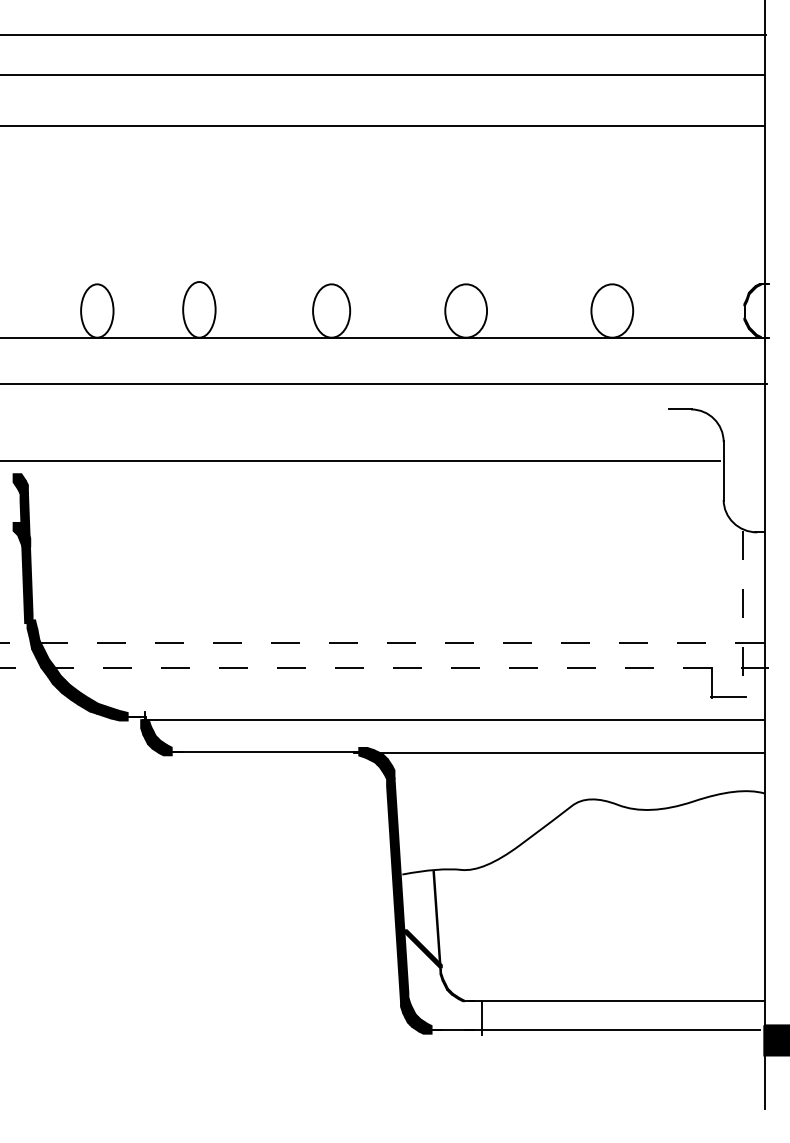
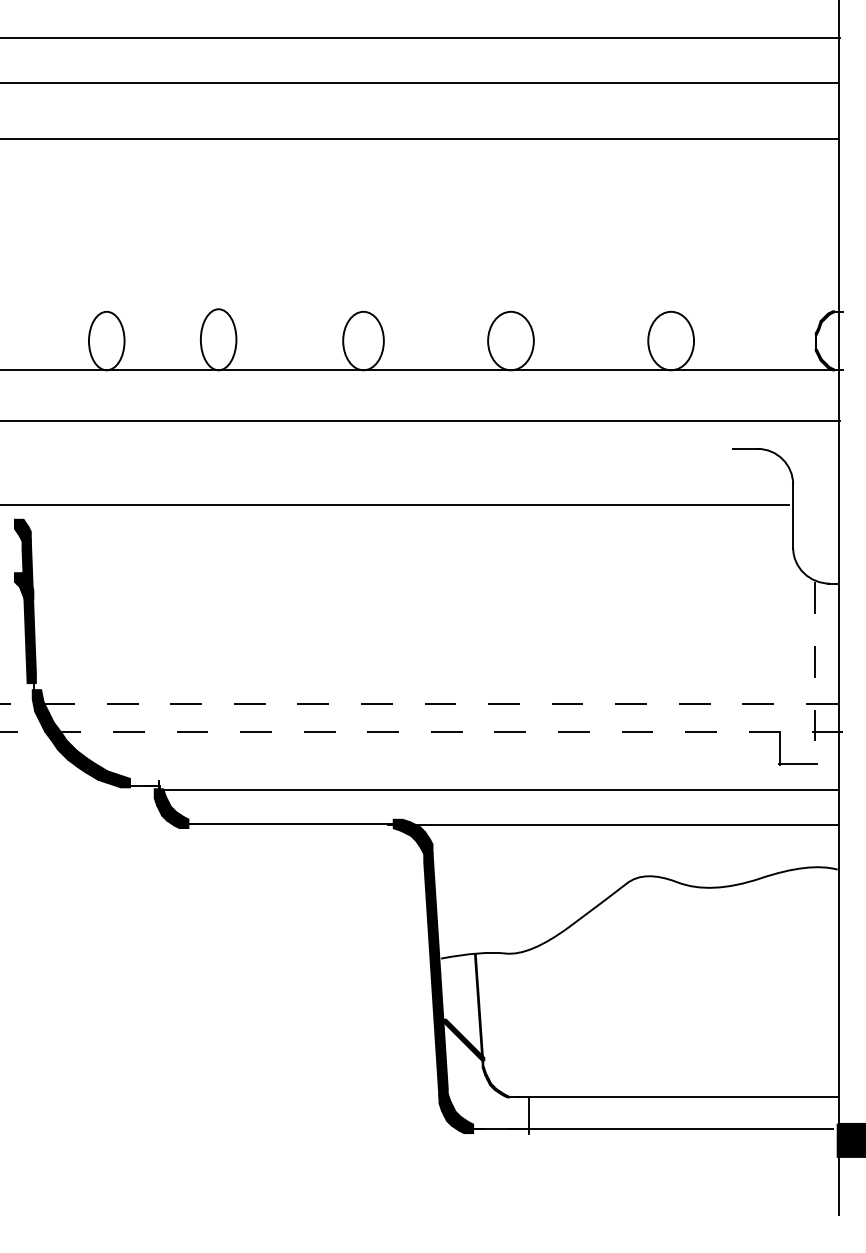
fill: (32, 628) -> (35, 688), removed
fill: (118, 715) -> (130, 784), removed

